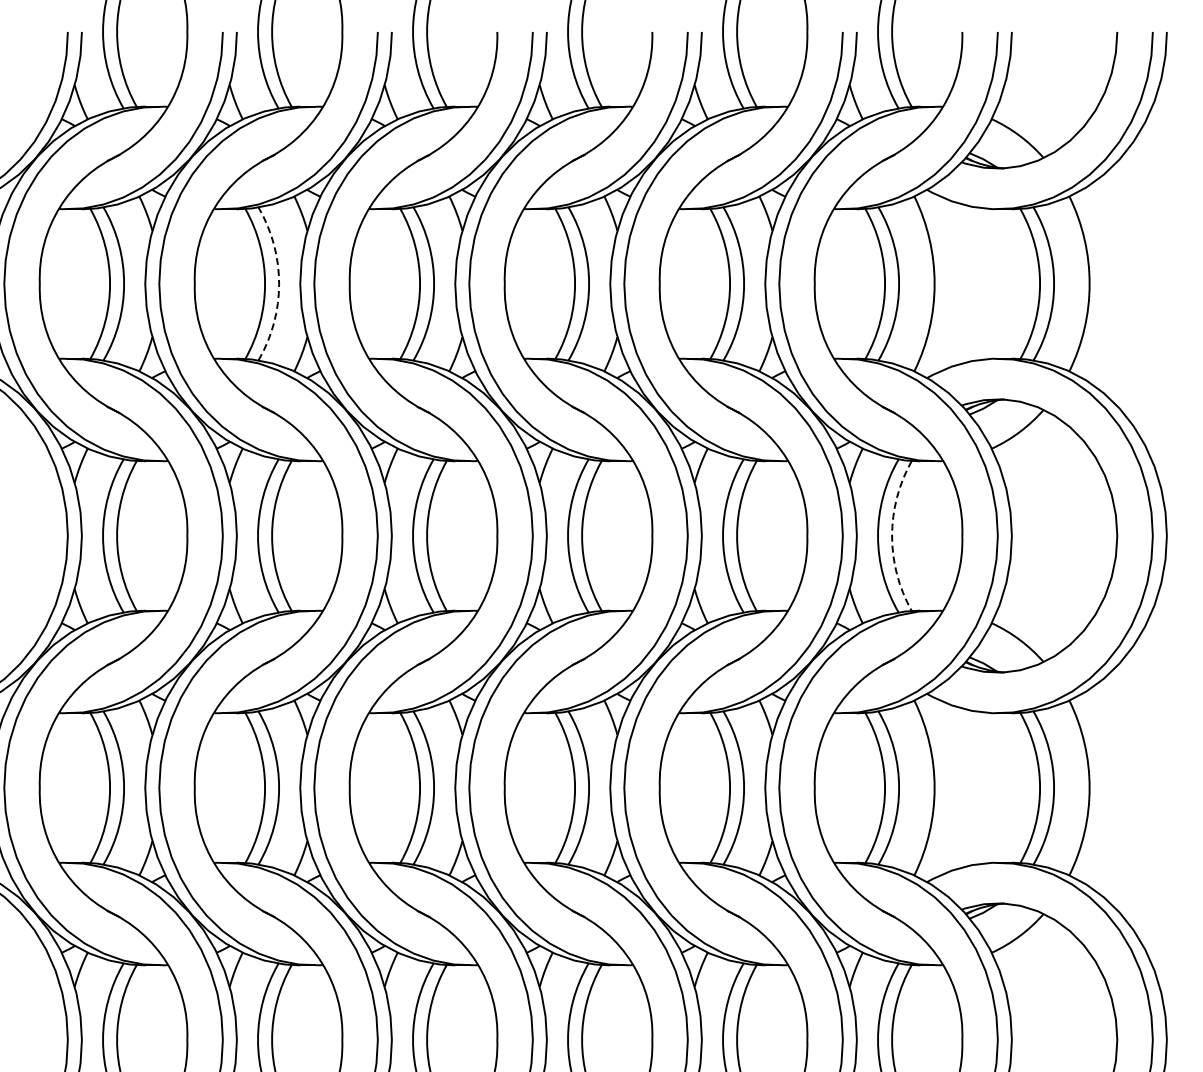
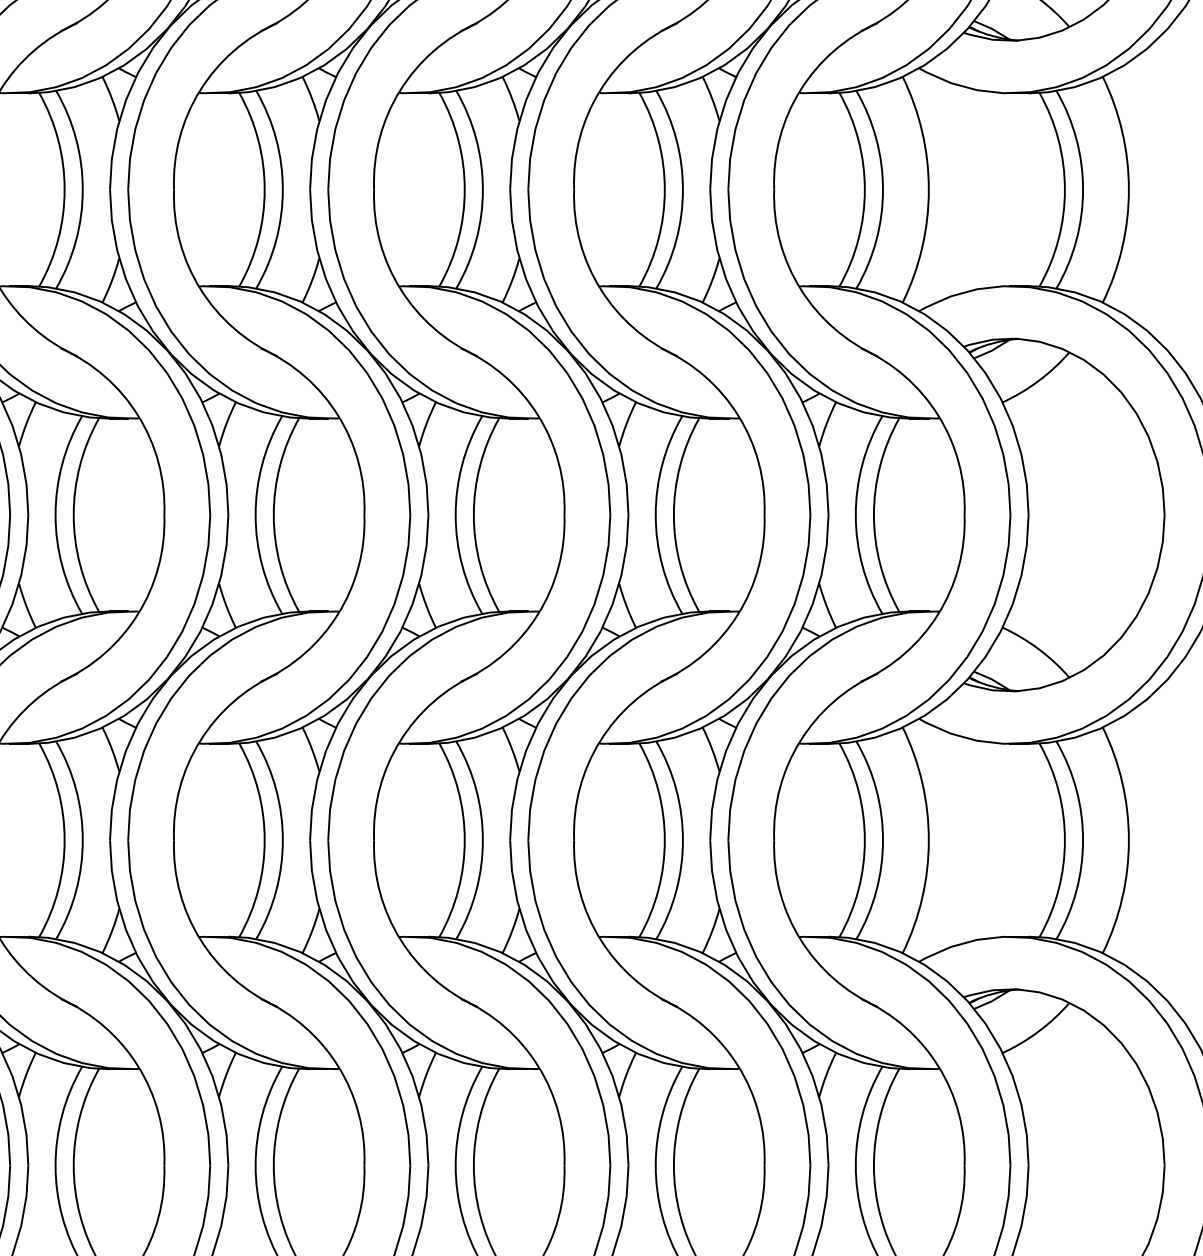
arc: (279, 283) -> (83, 189), dashed -> solid
arc: (892, 535) -> (874, 514), dashed -> solid

